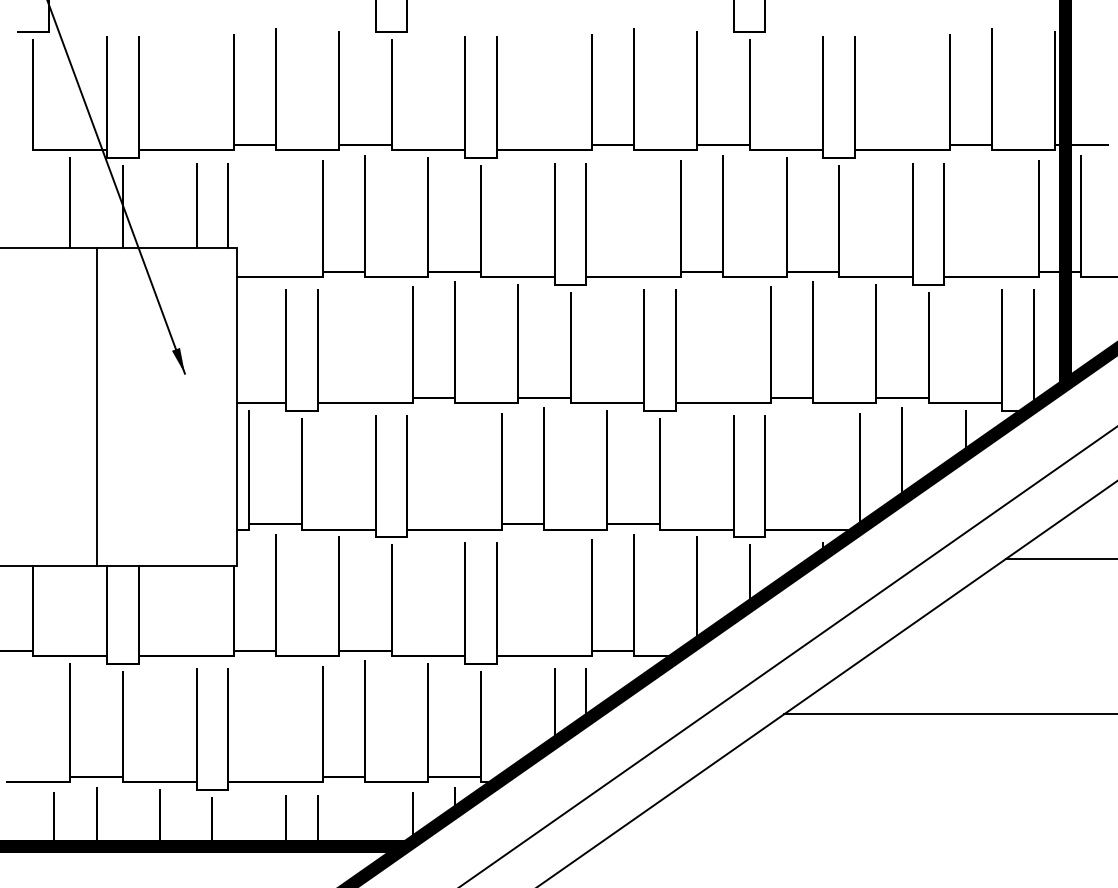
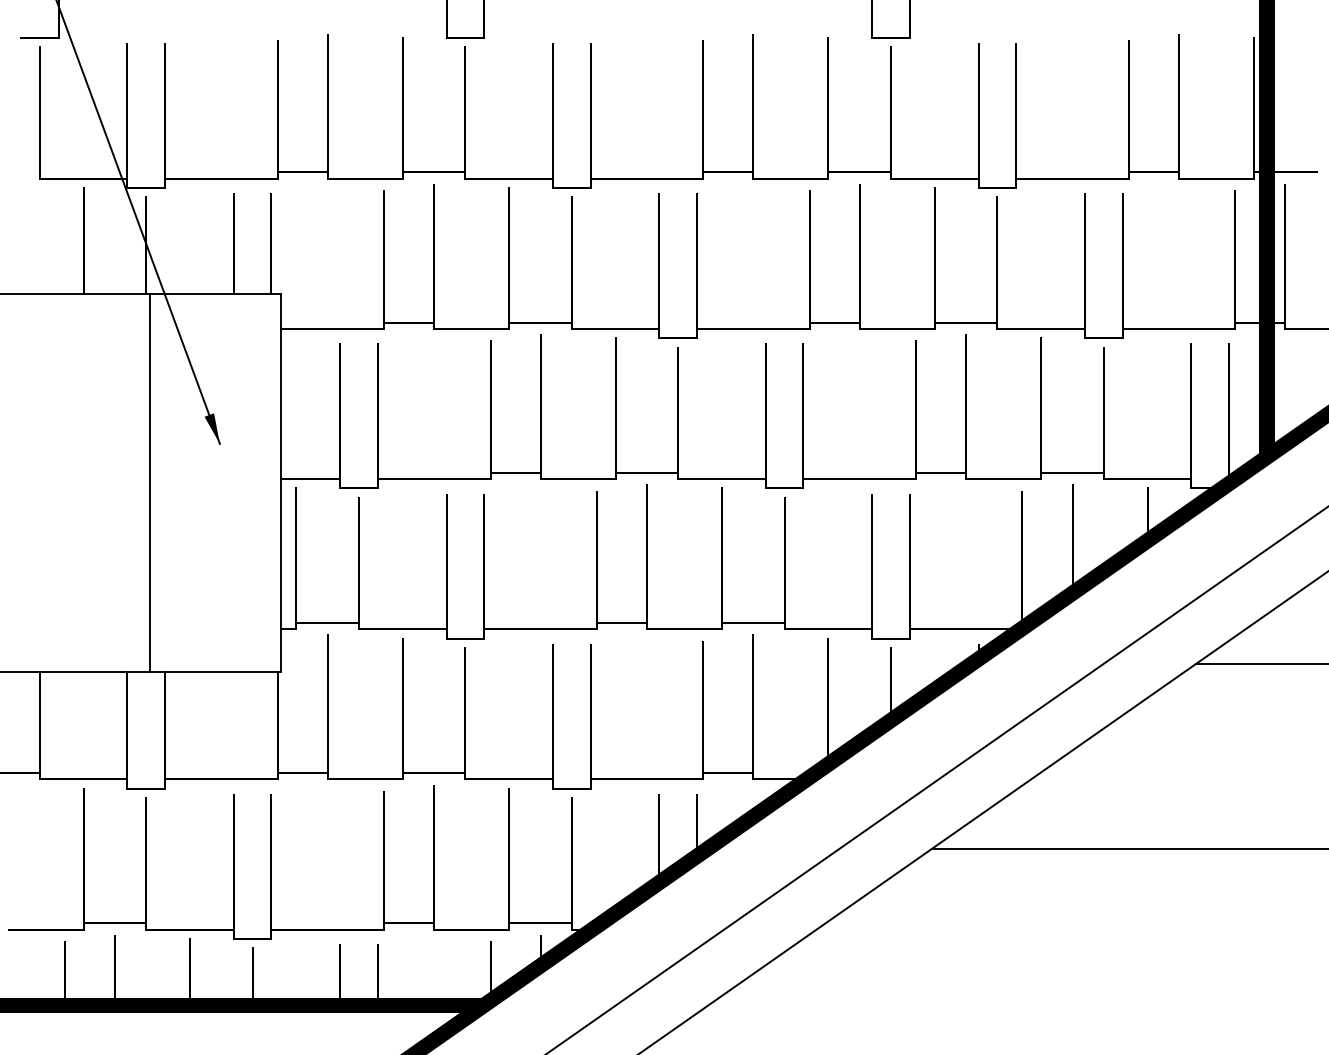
line: (96, 406) -> (149, 482), moved

